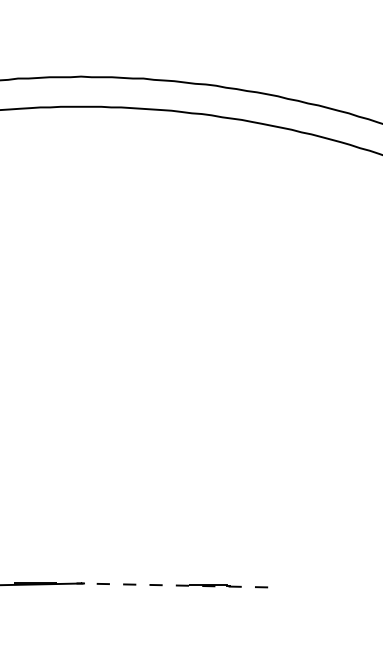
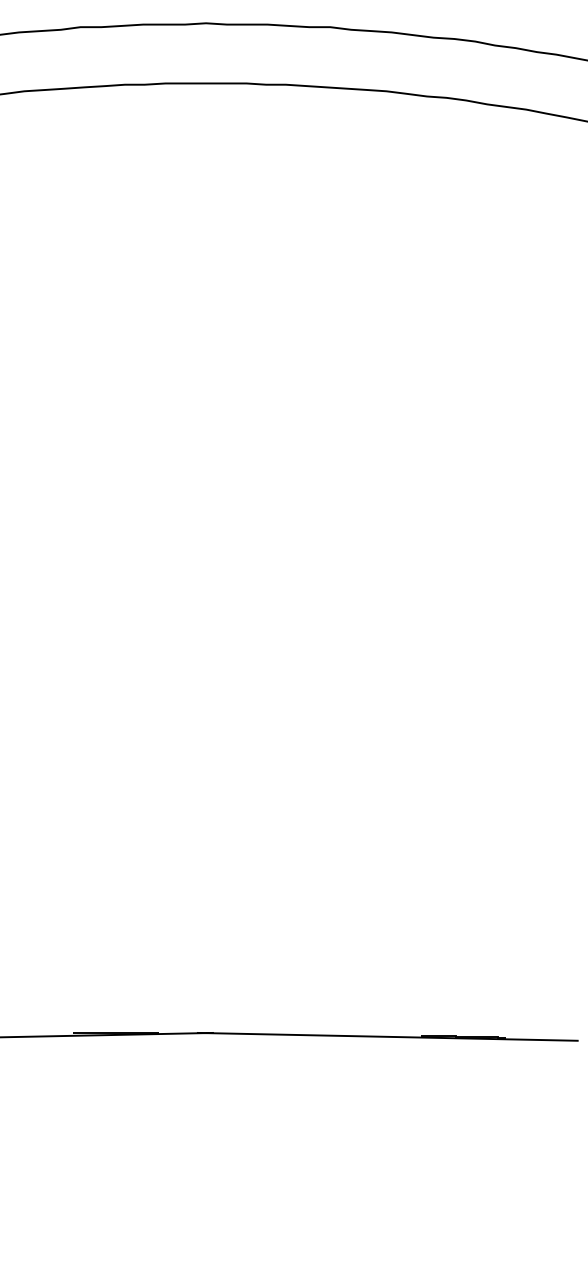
line: (172, 585) -> (388, 1037), dashed -> solid

